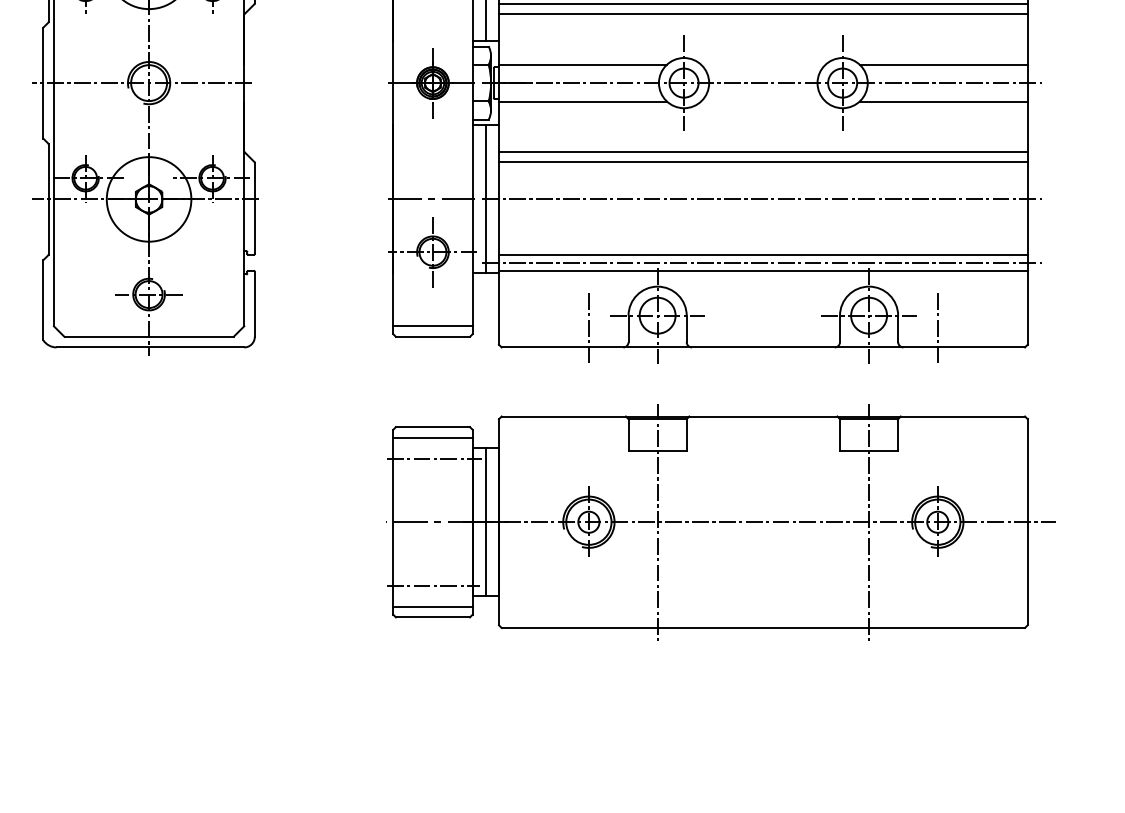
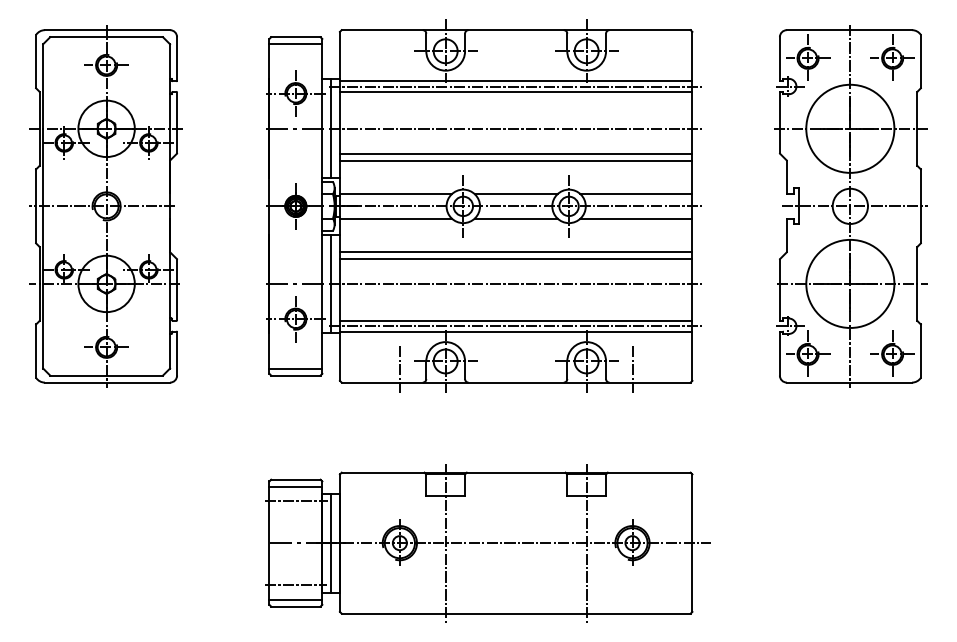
line: (762, 65) -> (515, 194), added
line: (762, 101) -> (515, 218), added
part: (720, 522) -> (487, 543), moved

